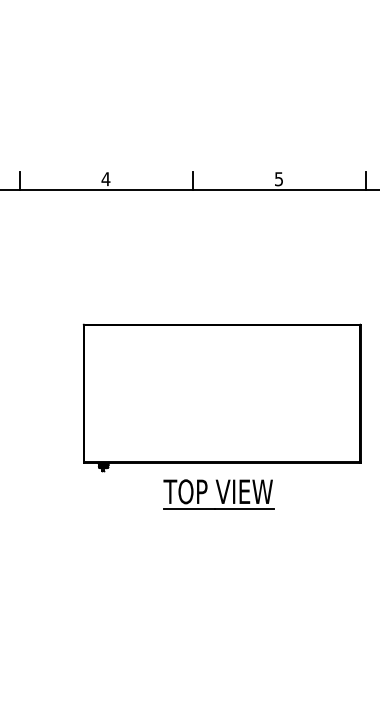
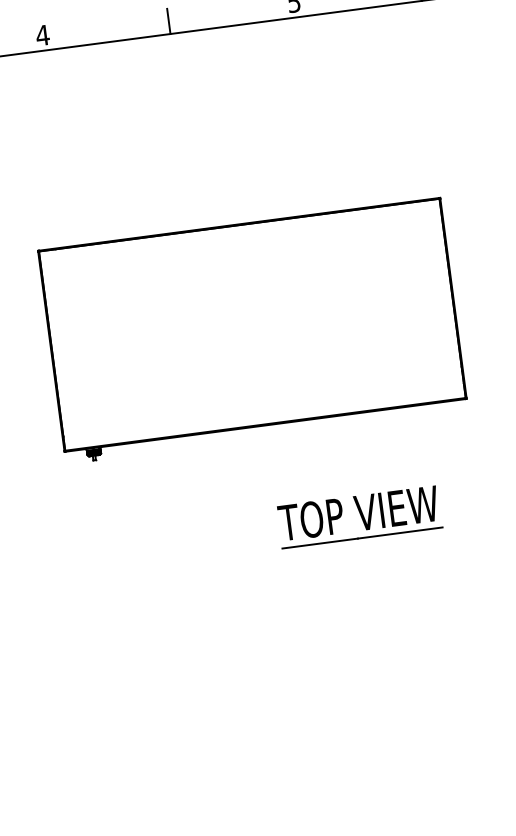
part: (218, 494) -> (359, 517), moved

